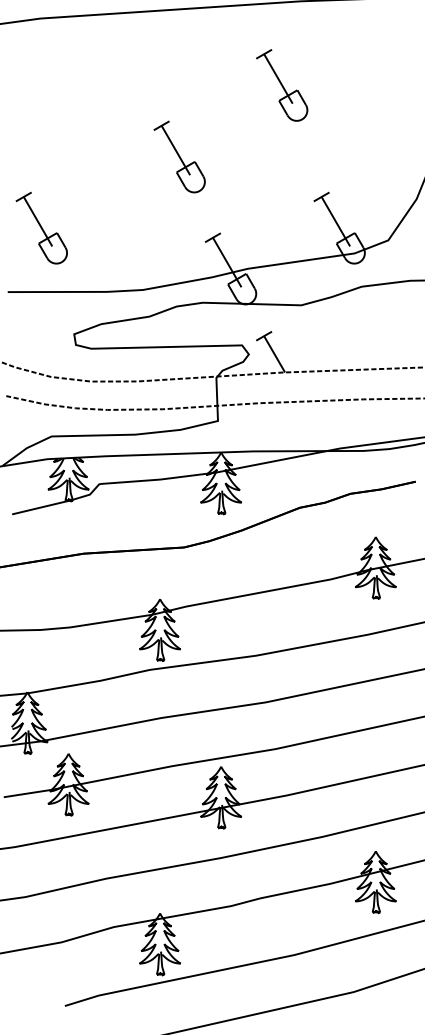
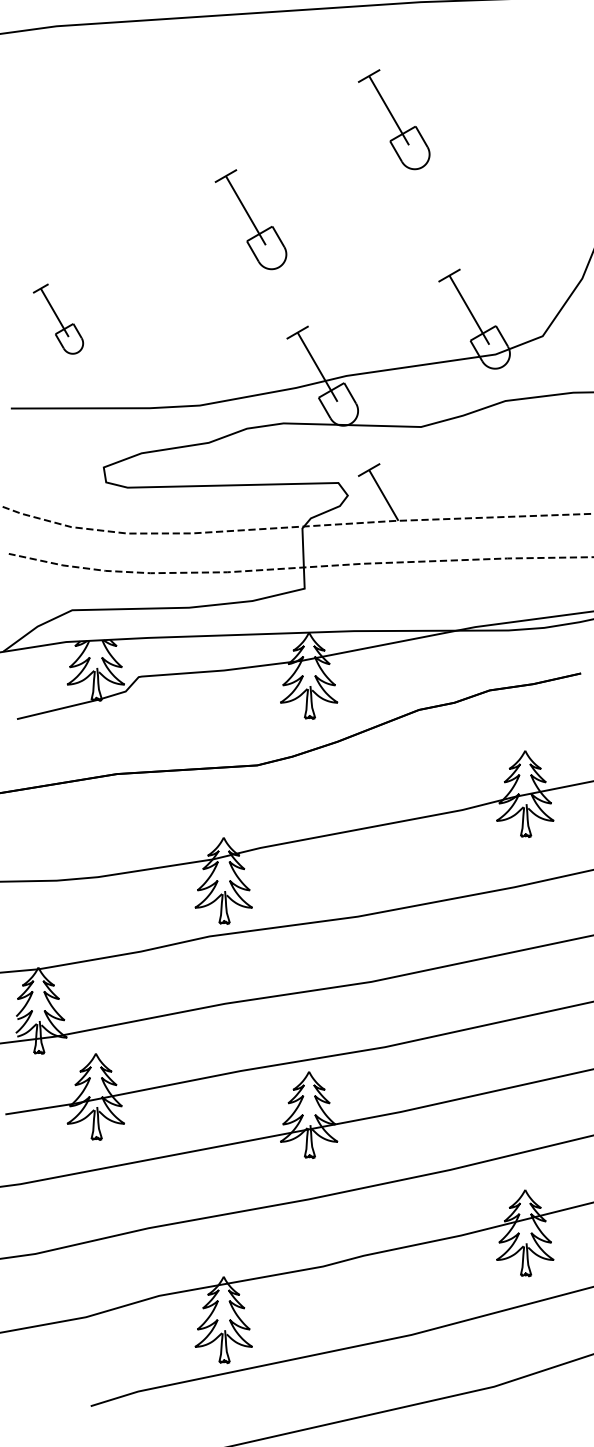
part: (41, 227) -> (58, 318), size x0.7

